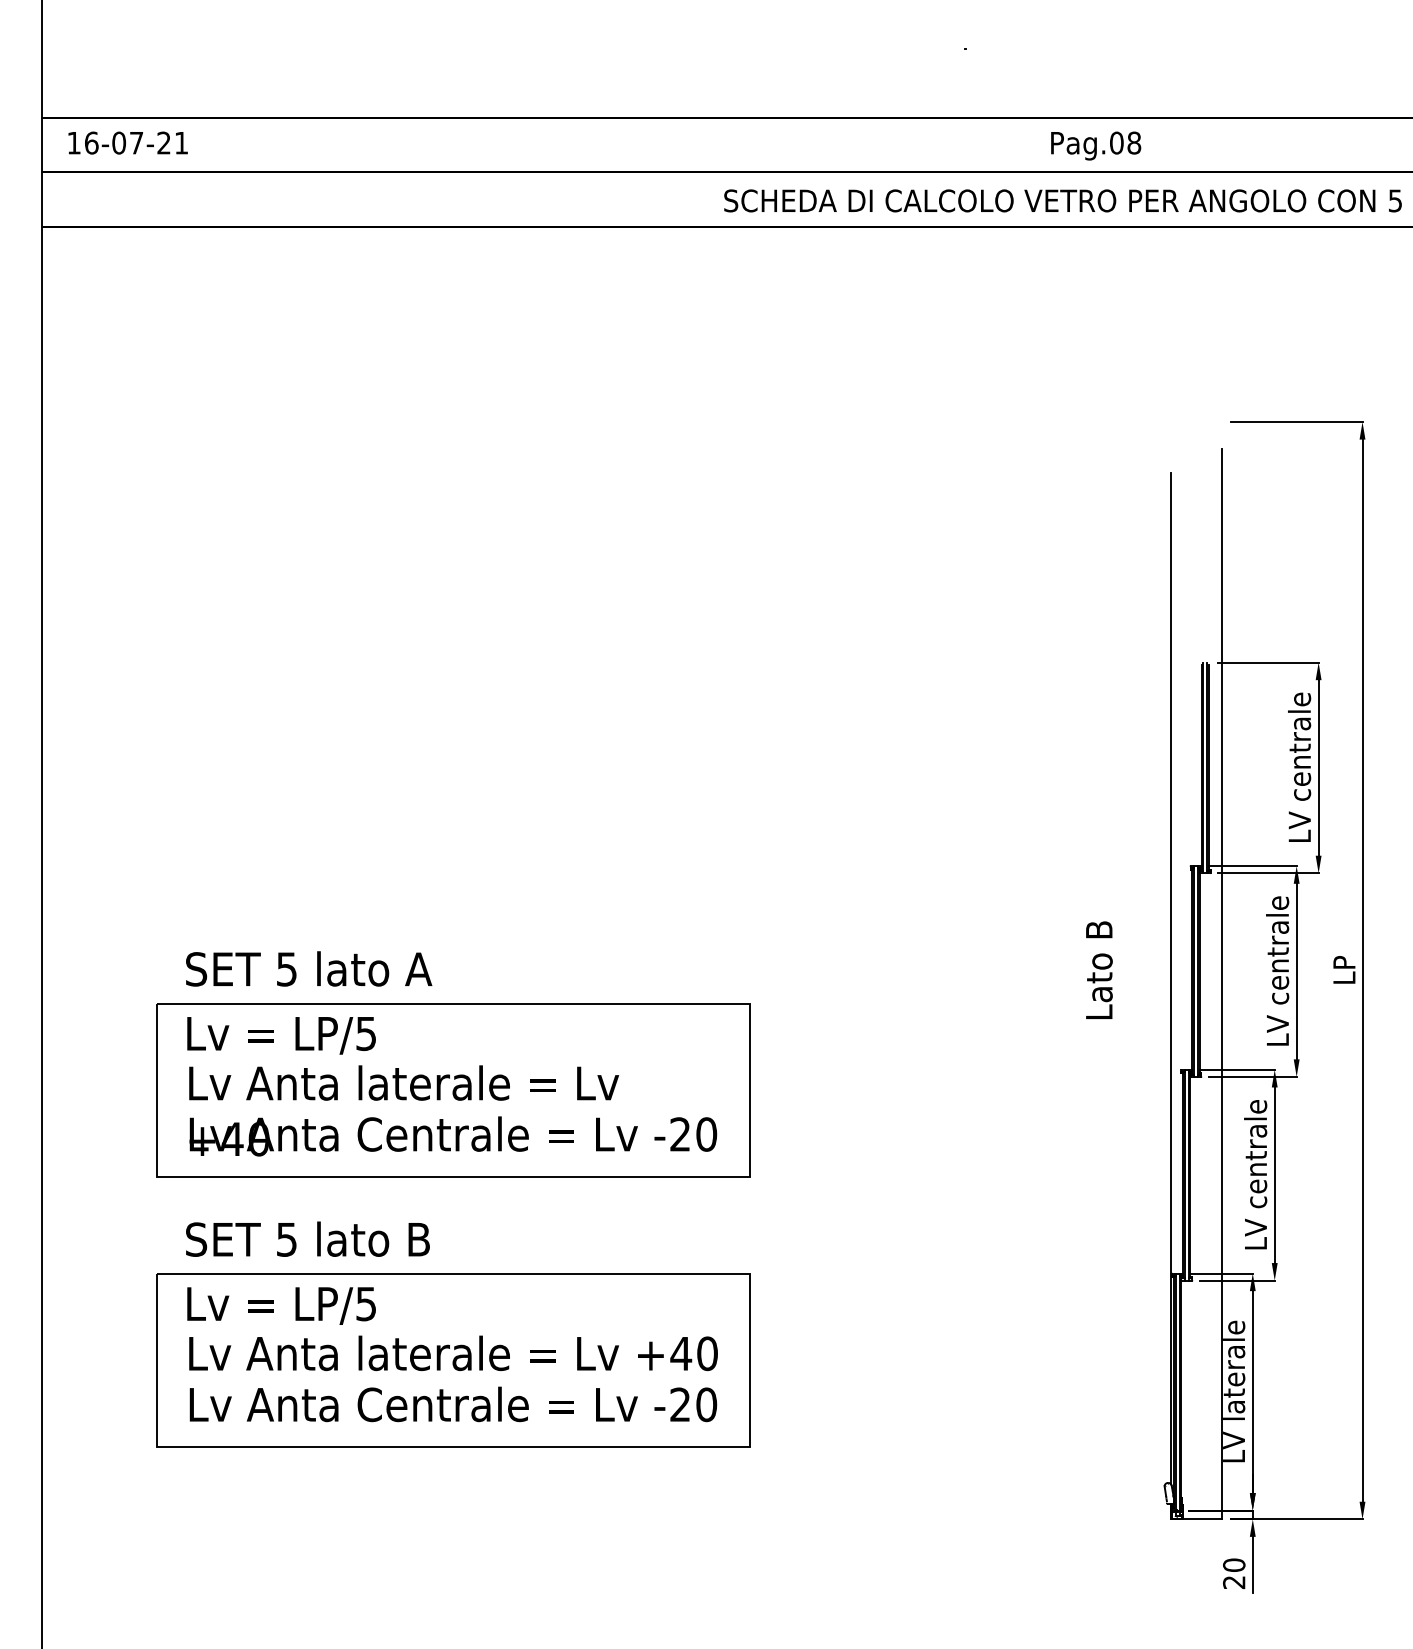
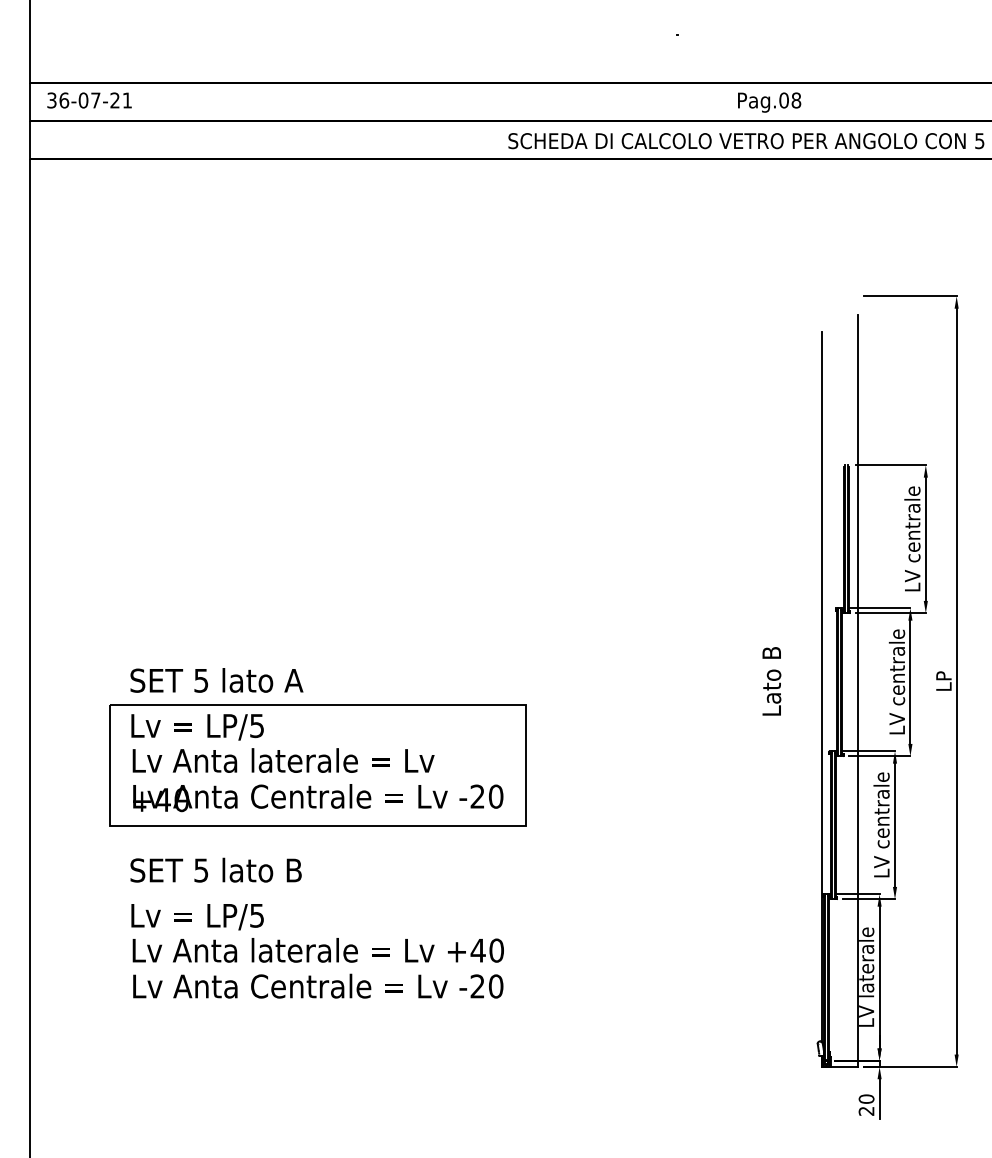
text: (73, 142) -> (51, 100), 16-07-21 -> 36-07-21
part: (453, 1360) -> (318, 955), removed

